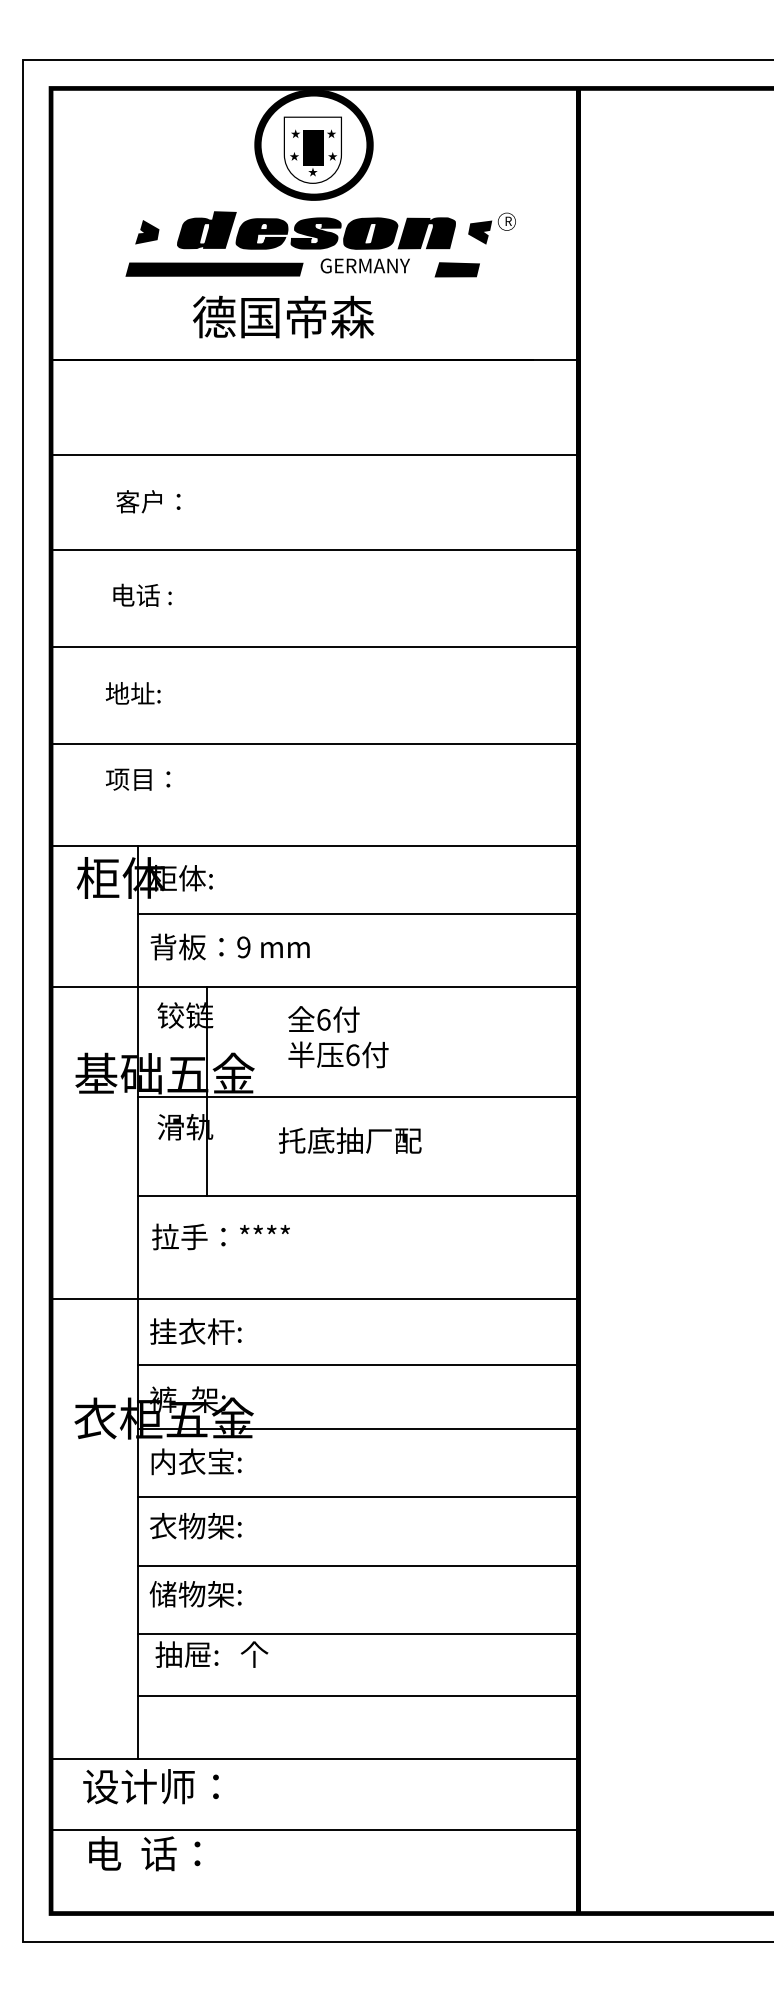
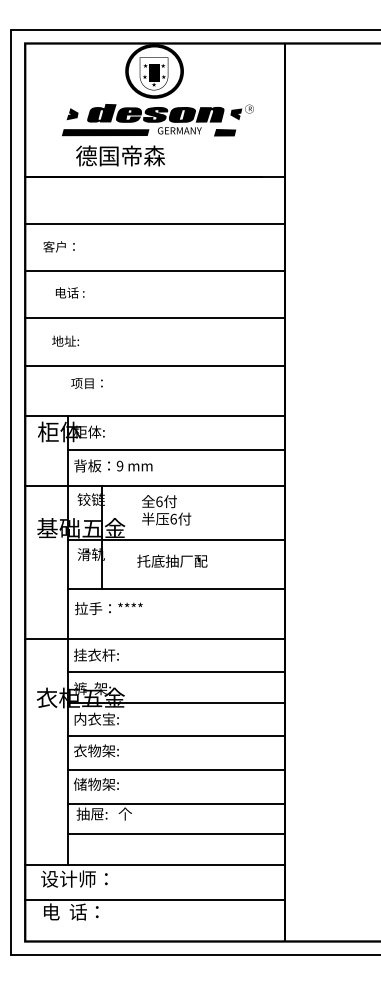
text: (283, 316) -> (120, 155), moved
text: (147, 501) -> (58, 246), moved
text: (137, 779) -> (86, 383), moved

